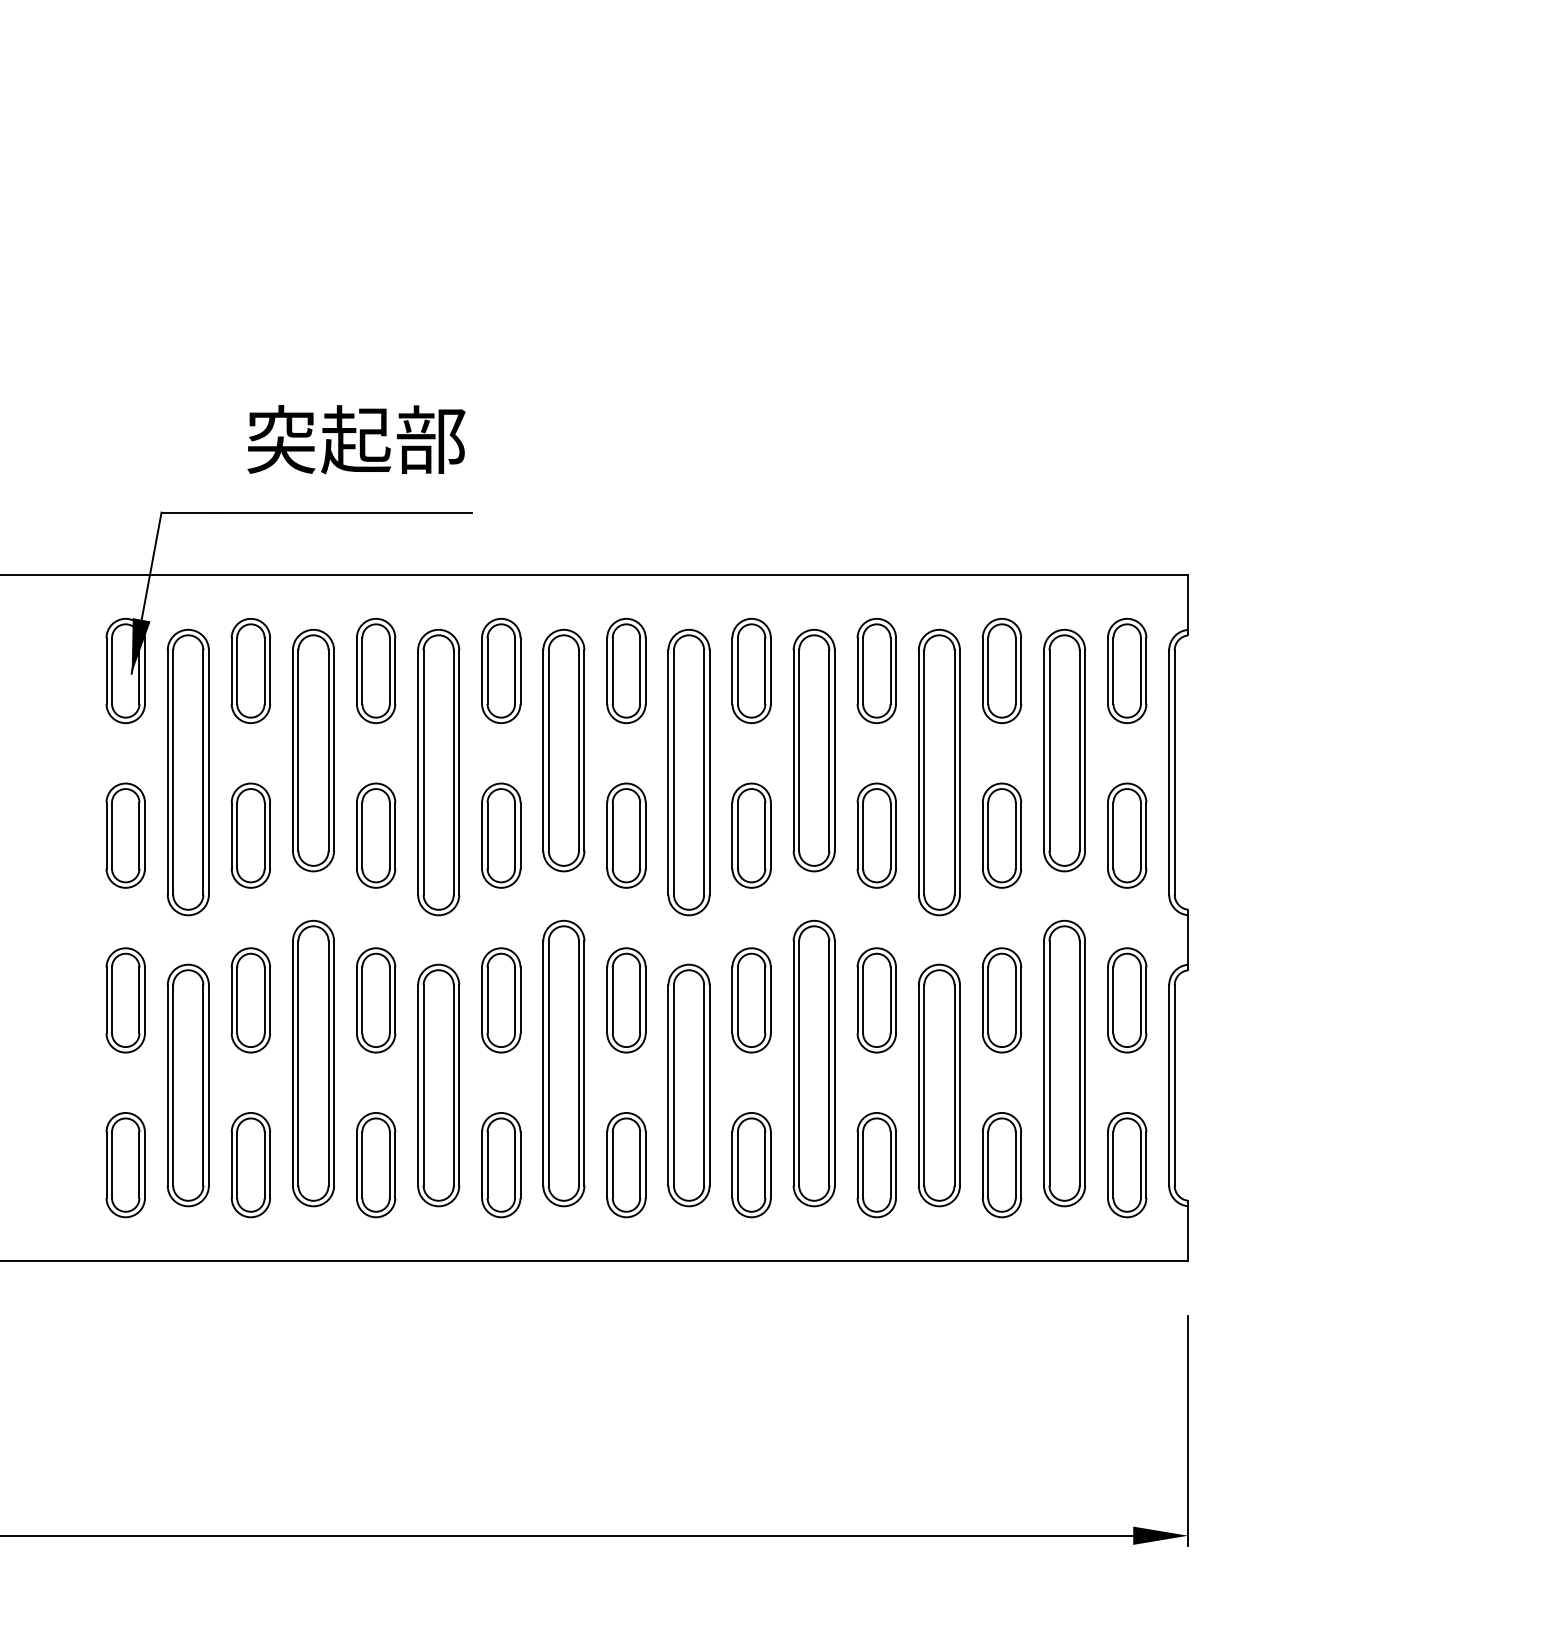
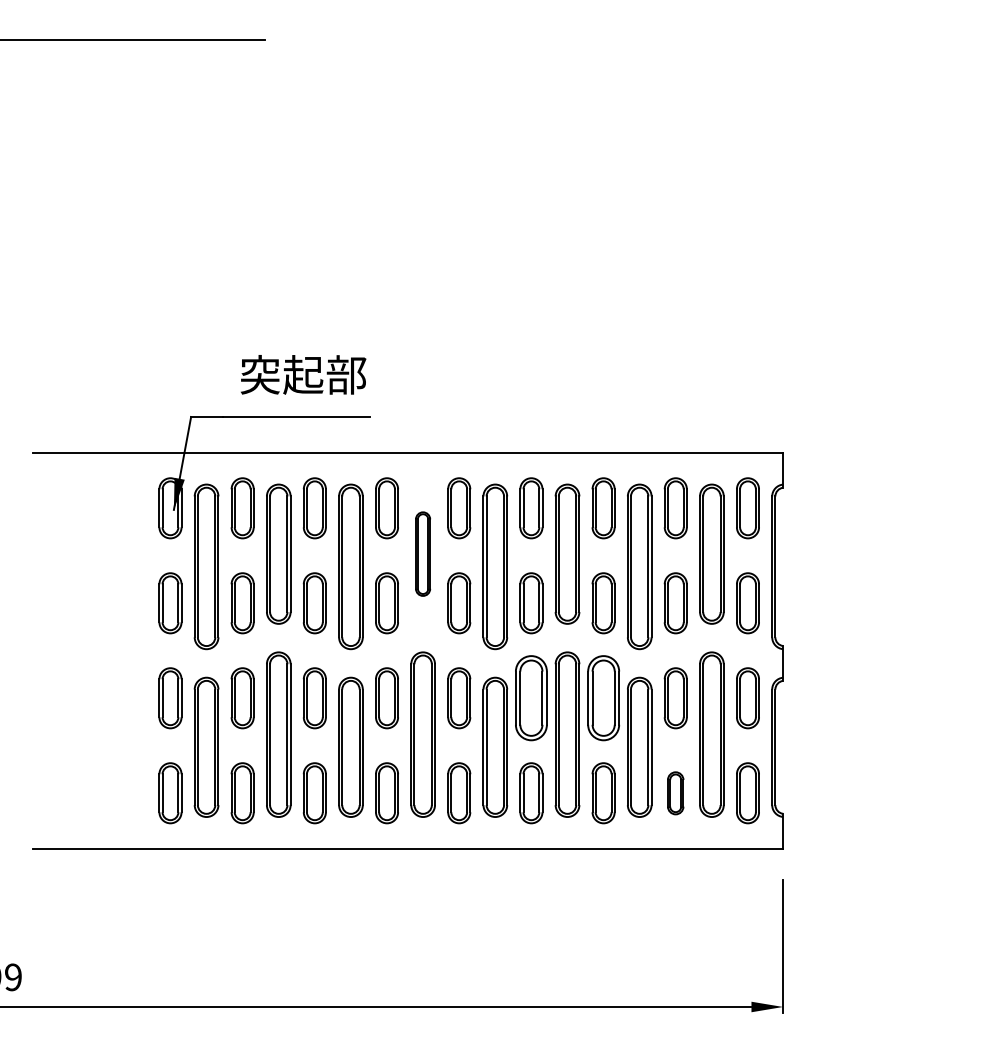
part: (562, 749) -> (422, 553), size x0.6
part: (751, 1000) -> (531, 698), size x1.4
part: (876, 1000) -> (603, 698), size x1.4
part: (1001, 1165) -> (675, 793), size x0.7

